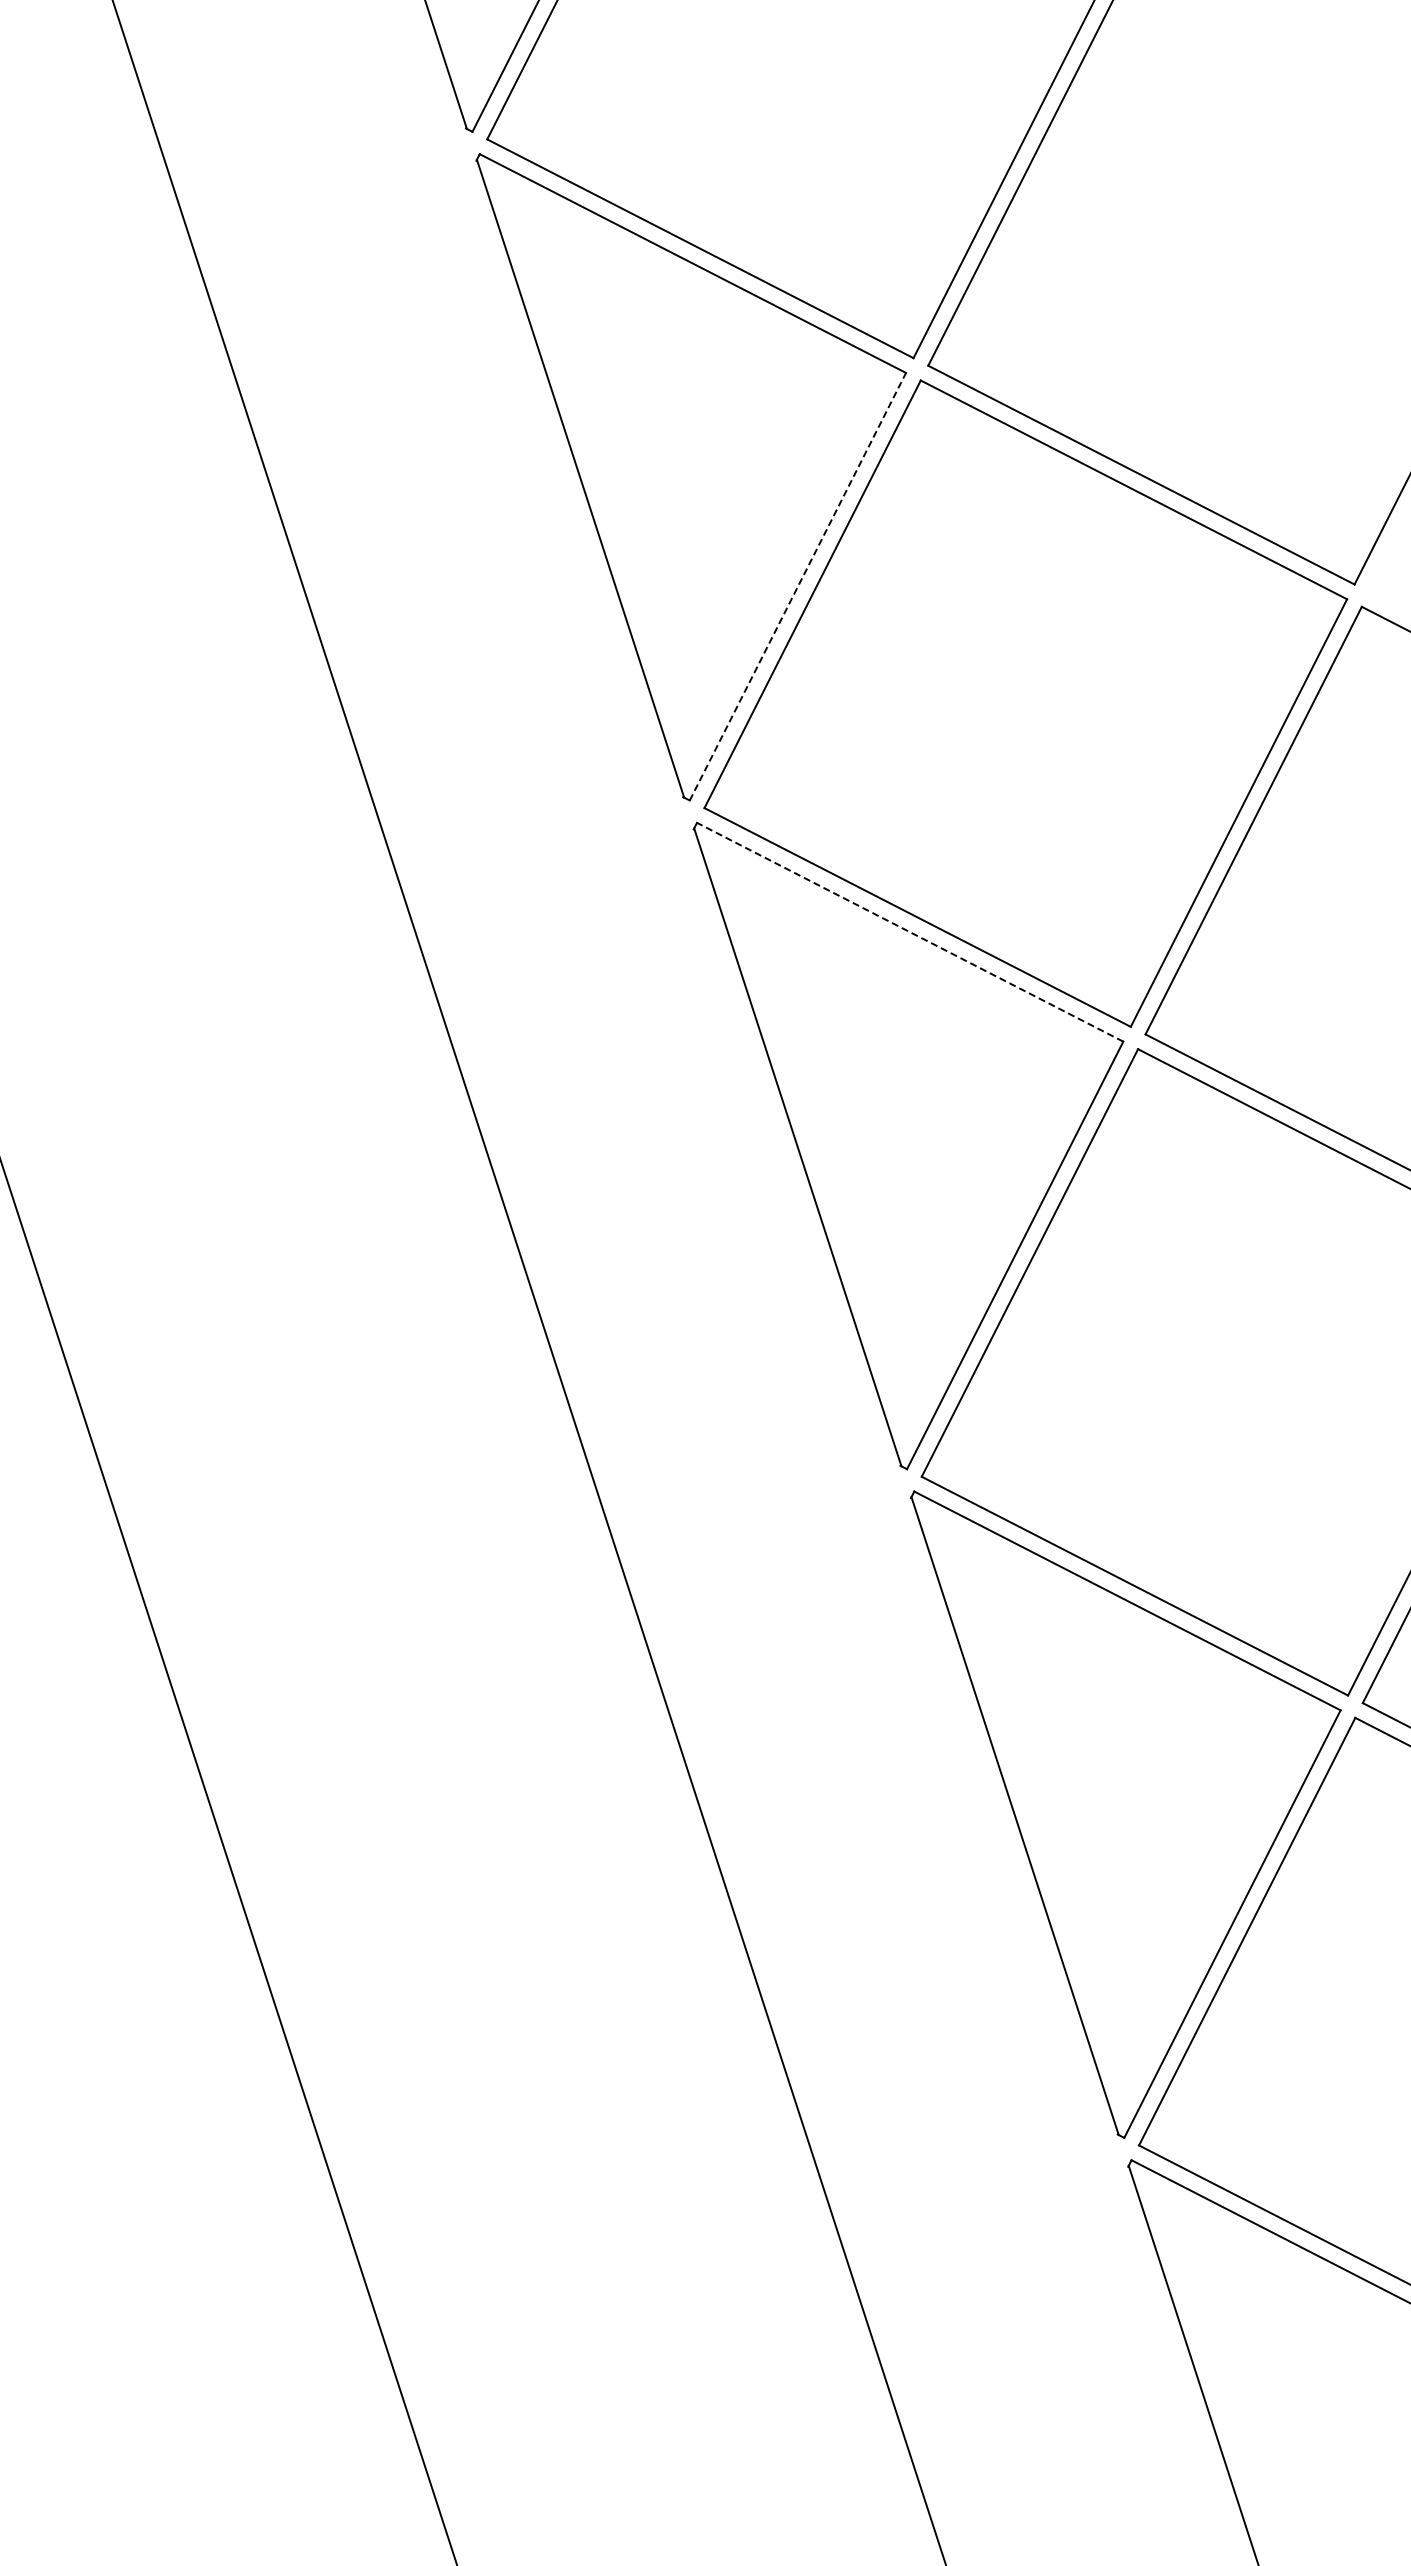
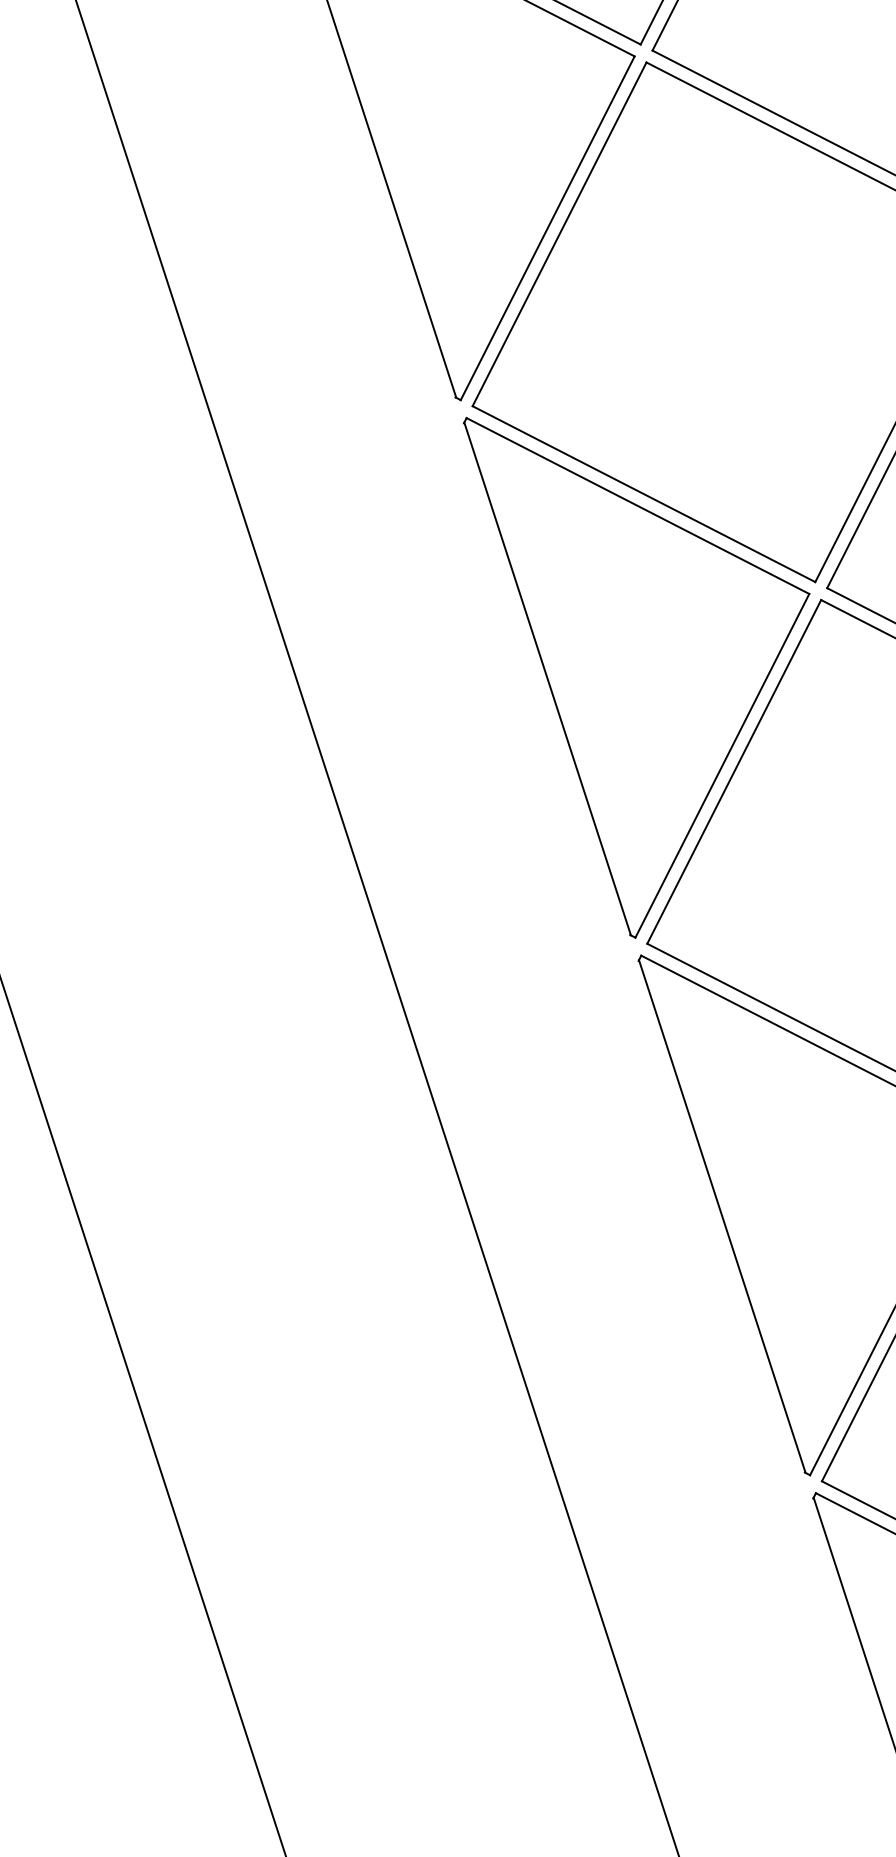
line: (797, 586) -> (547, 228), dashed -> solid
line: (910, 932) -> (638, 506), dashed -> solid

